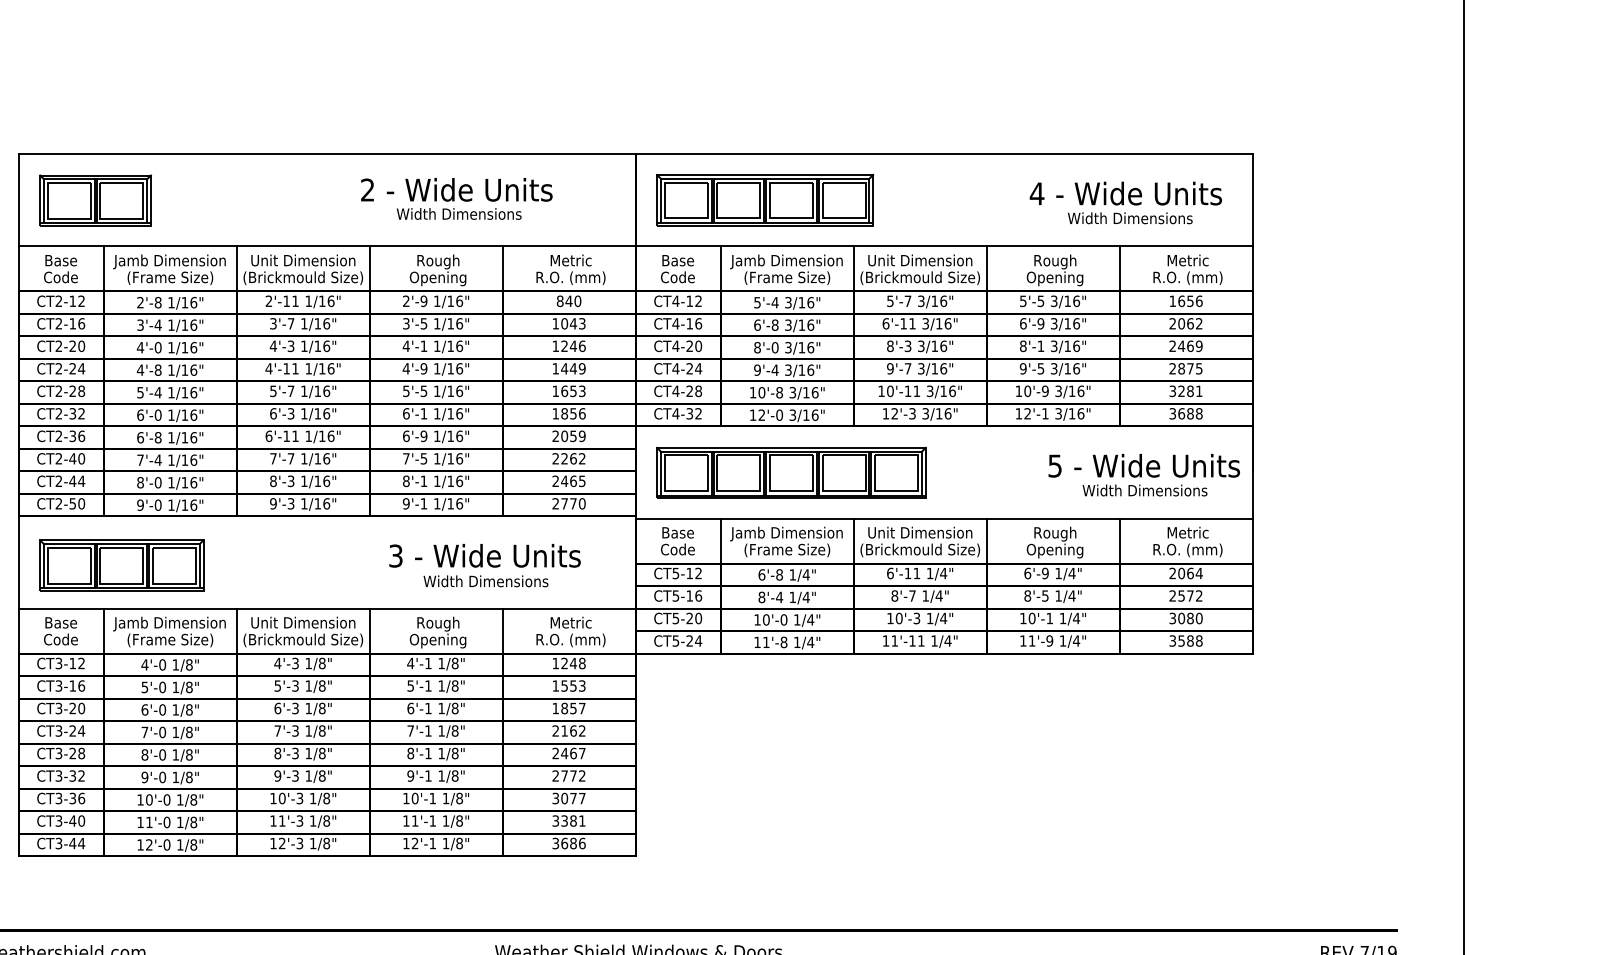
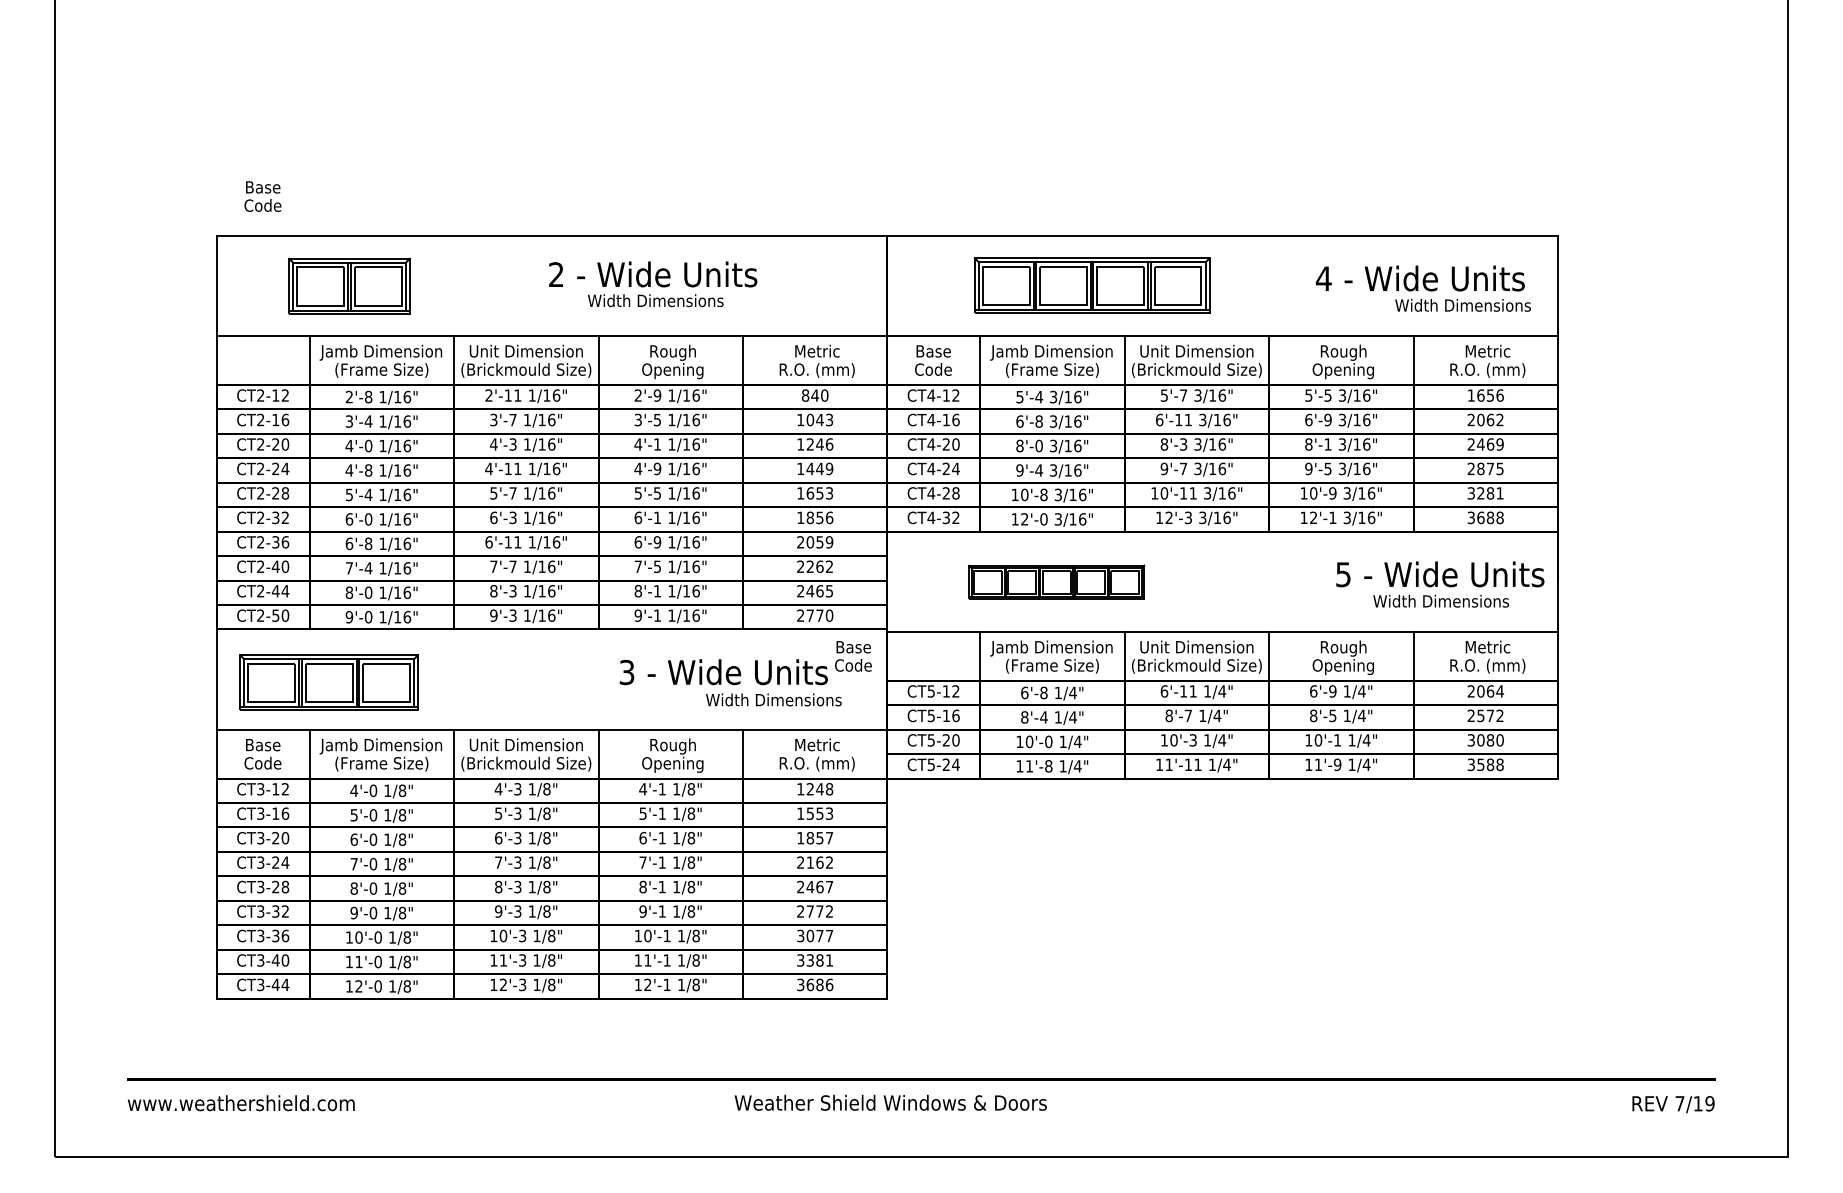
text: (457, 199) -> (653, 284), moved
part: (95, 200) -> (349, 285), moved
part: (764, 200) -> (1091, 285), moved
text: (1129, 218) -> (1462, 305), moved
text: (60, 269) -> (262, 196), moved
part: (791, 472) -> (1056, 581), size x0.6
text: (677, 541) -> (853, 656), moved
text: (485, 580) -> (773, 699), moved

